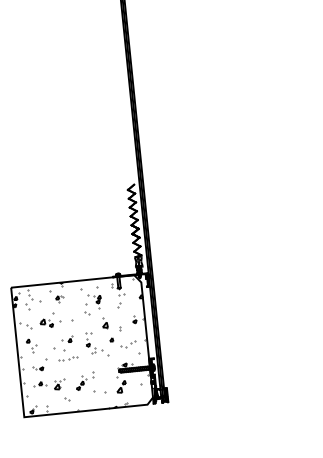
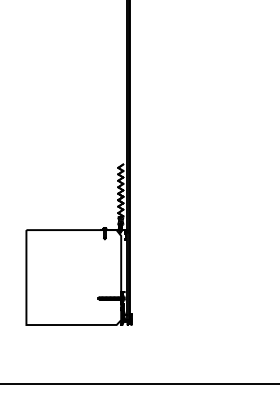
hatch: (81, 345) -> (73, 277), removed

